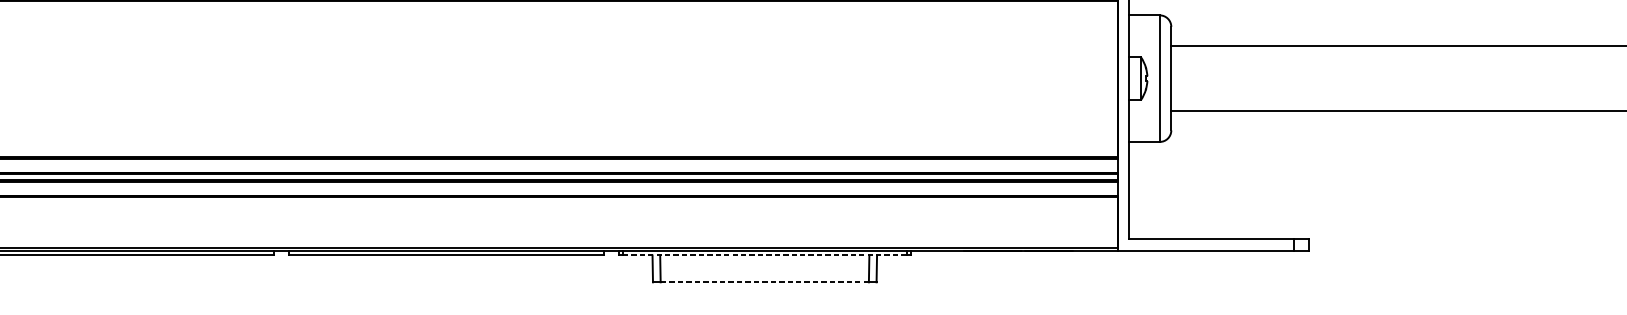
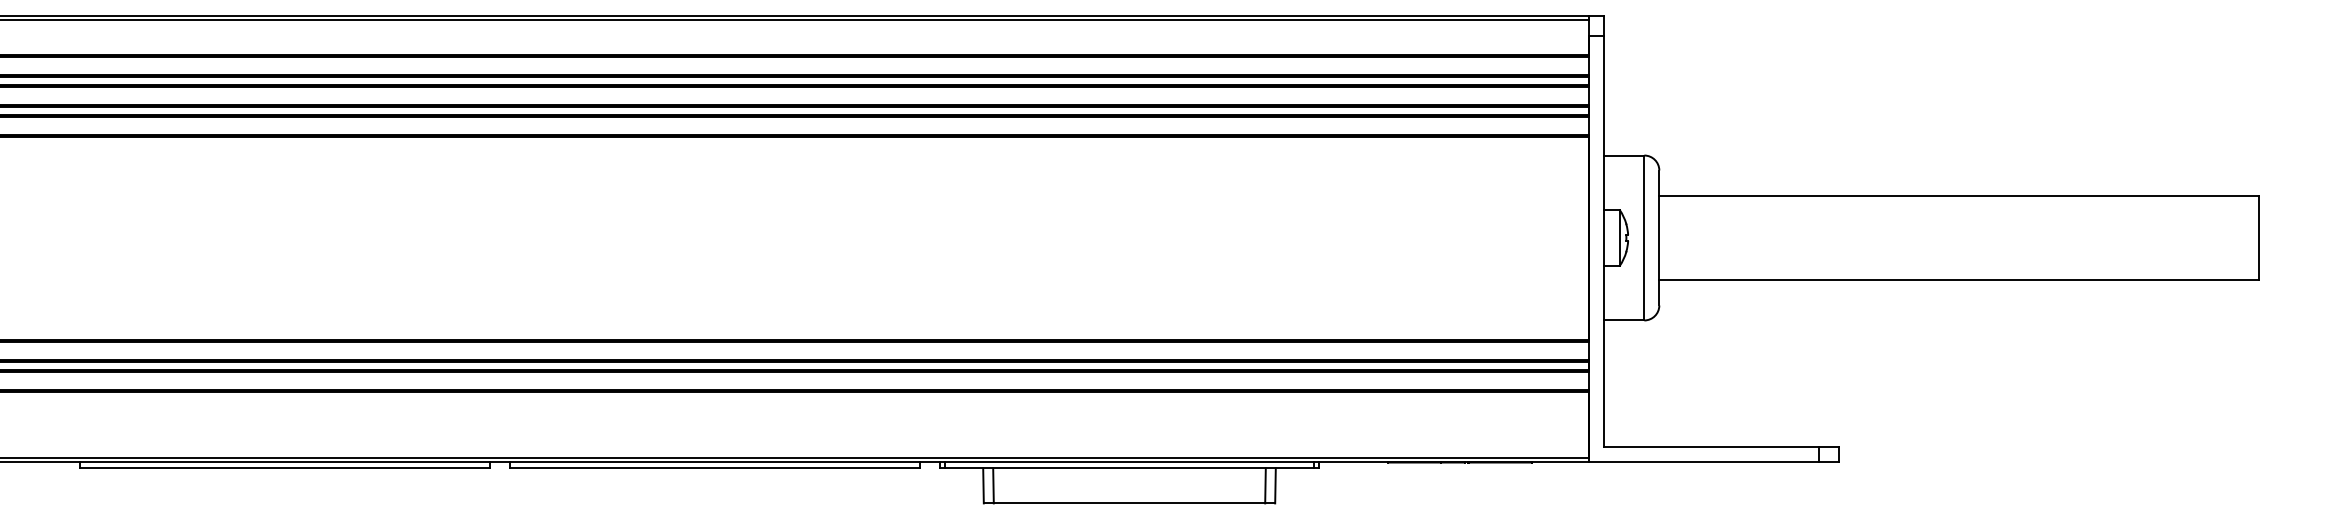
line: (764, 255) -> (1129, 468), dashed -> solid
line: (764, 282) -> (1129, 503), dashed -> solid

